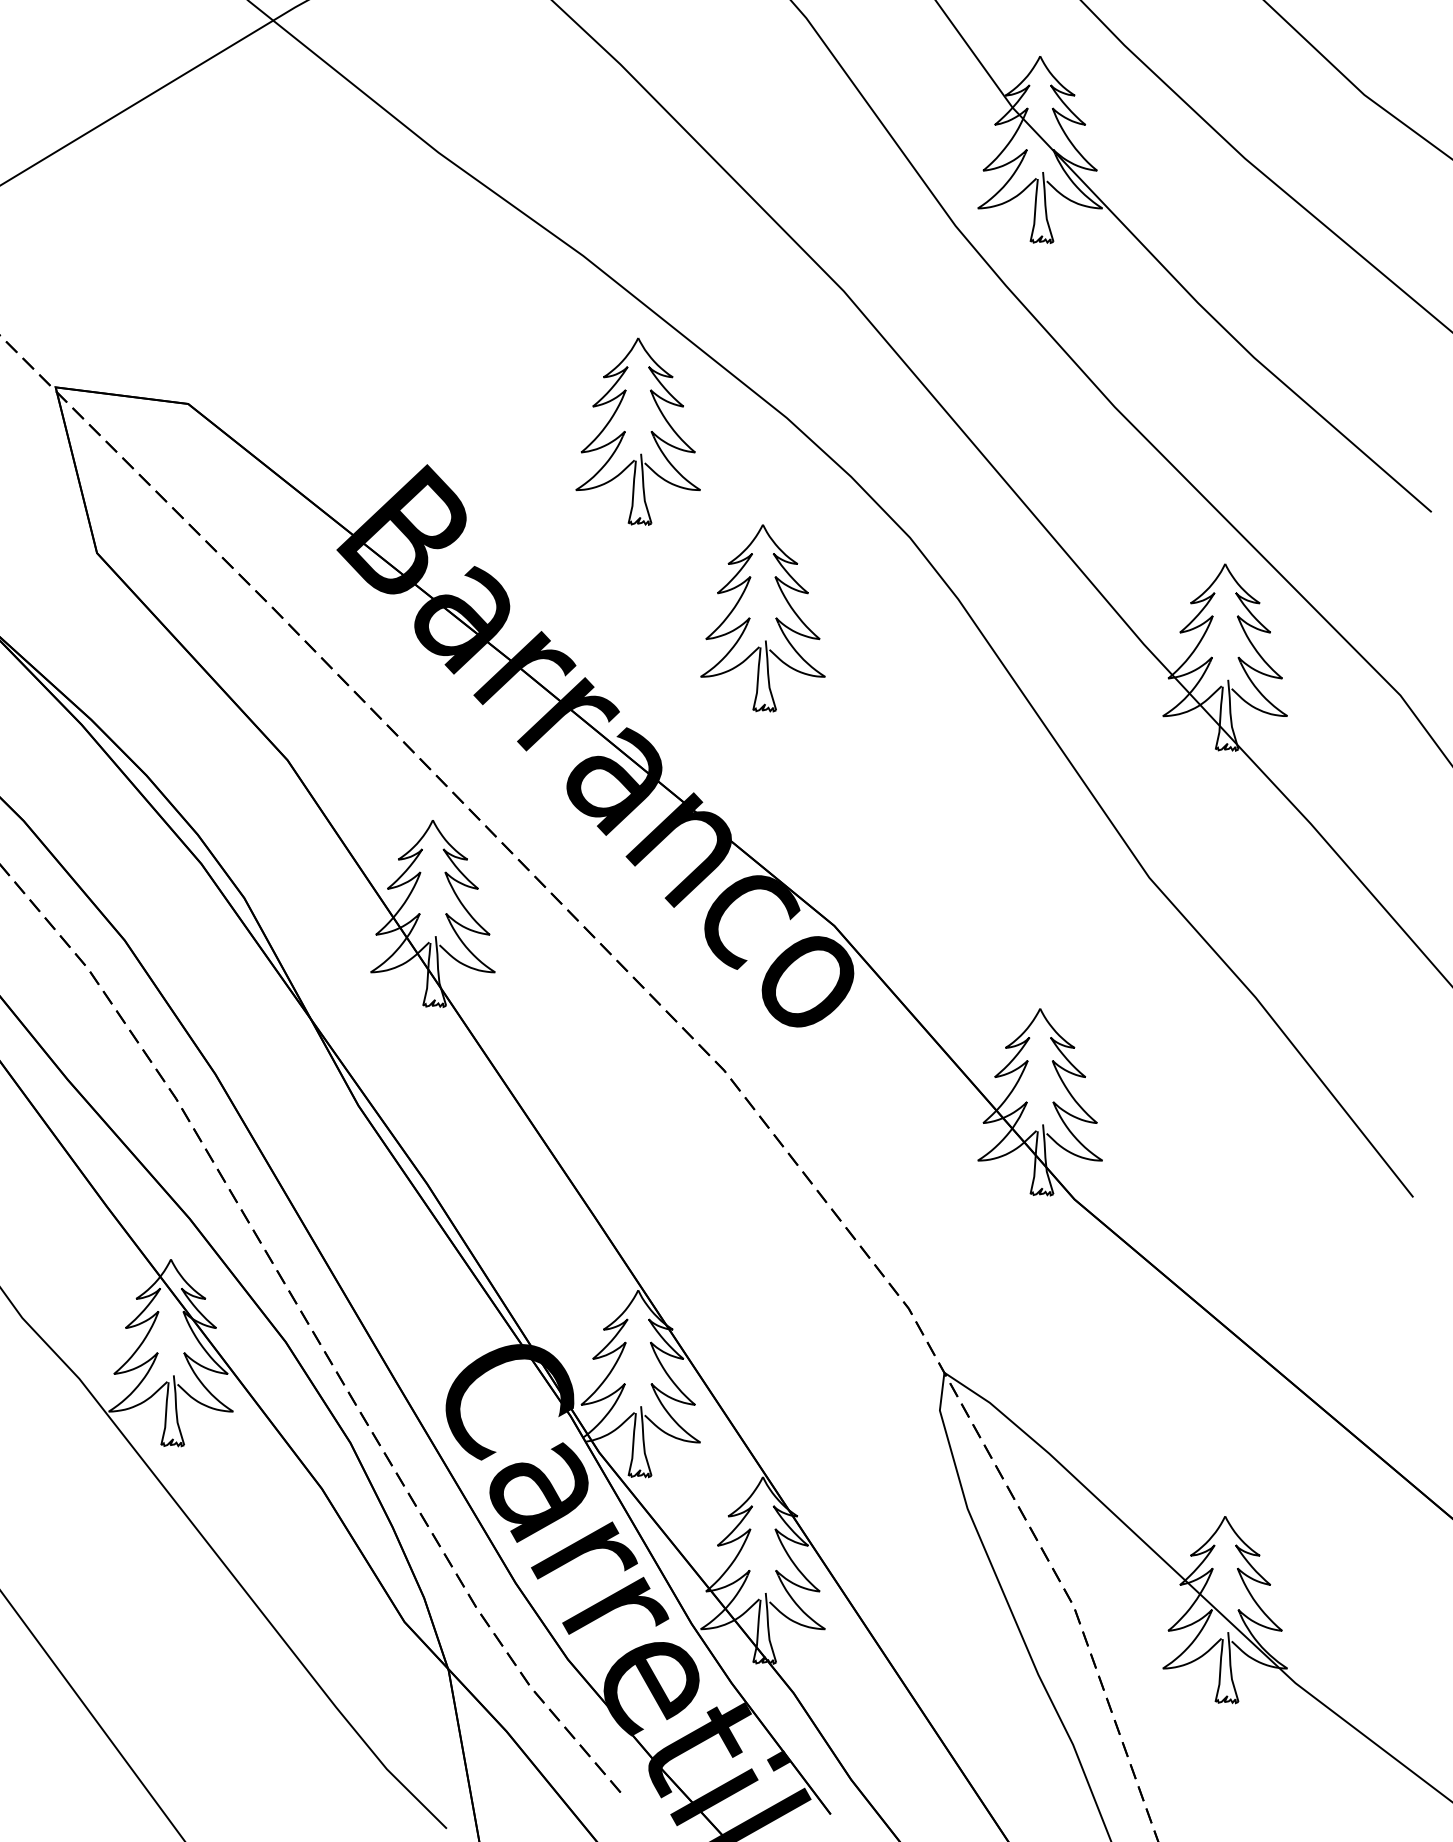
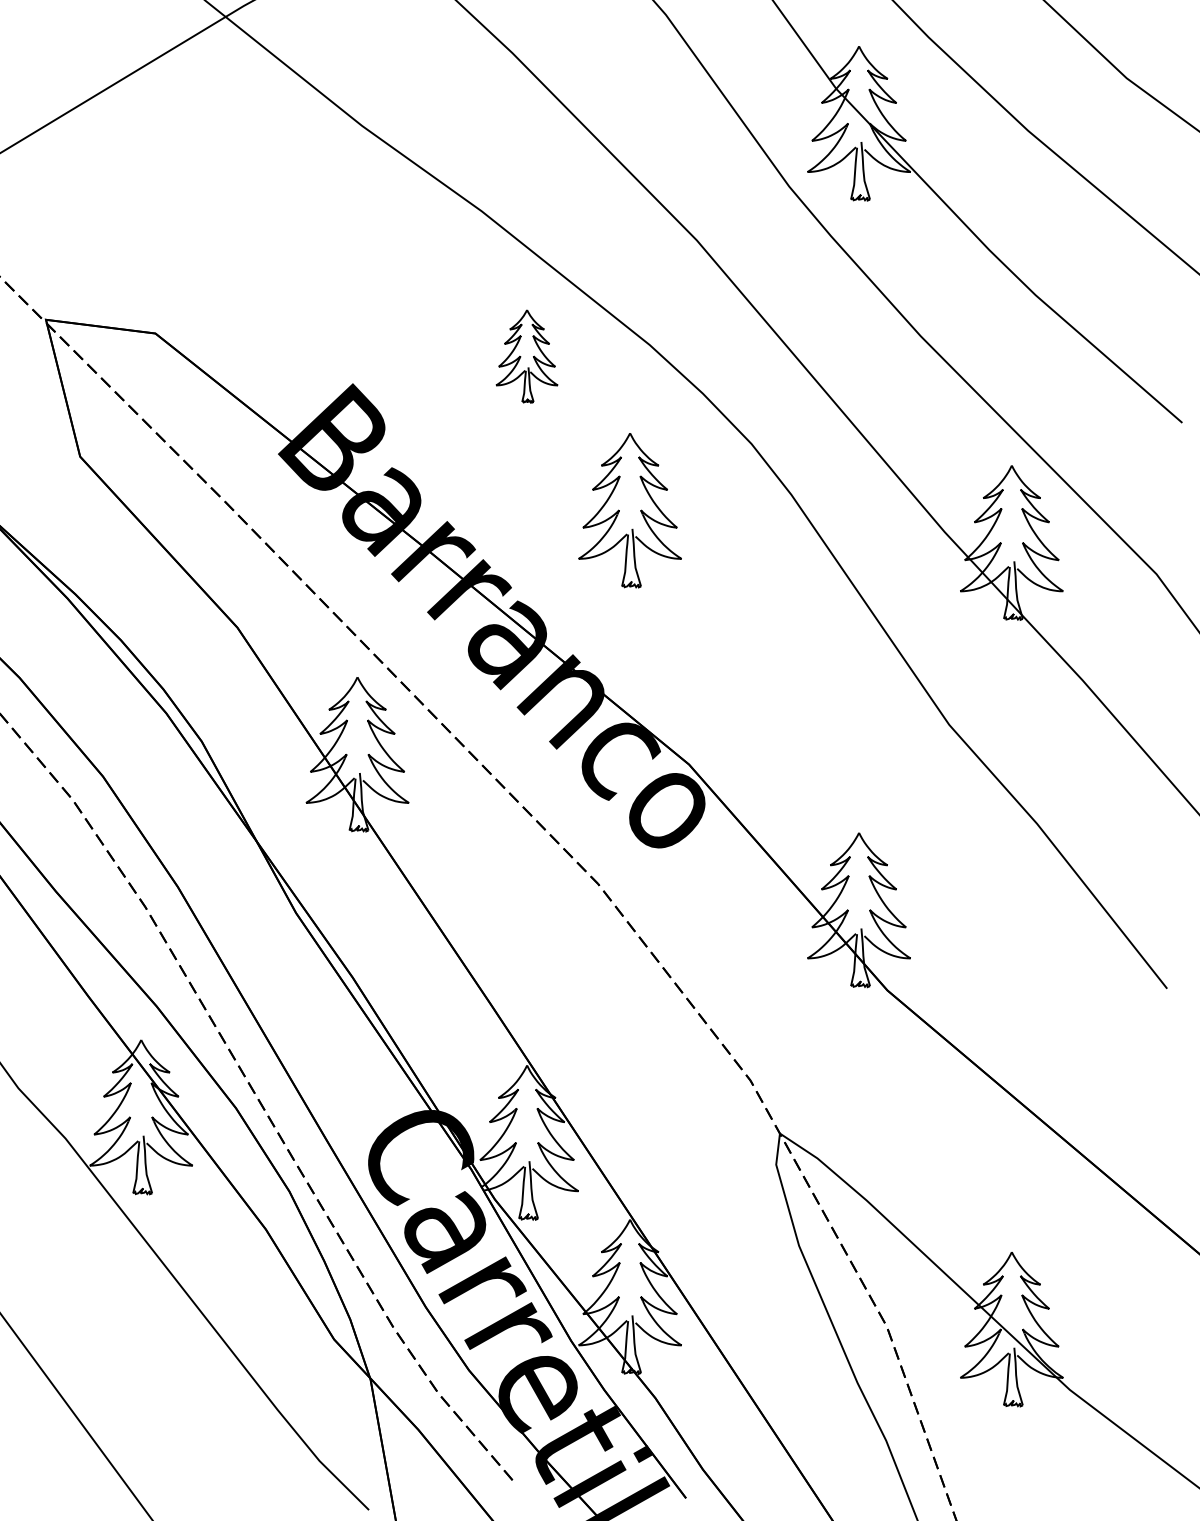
part: (637, 431) -> (526, 356), size x0.6

